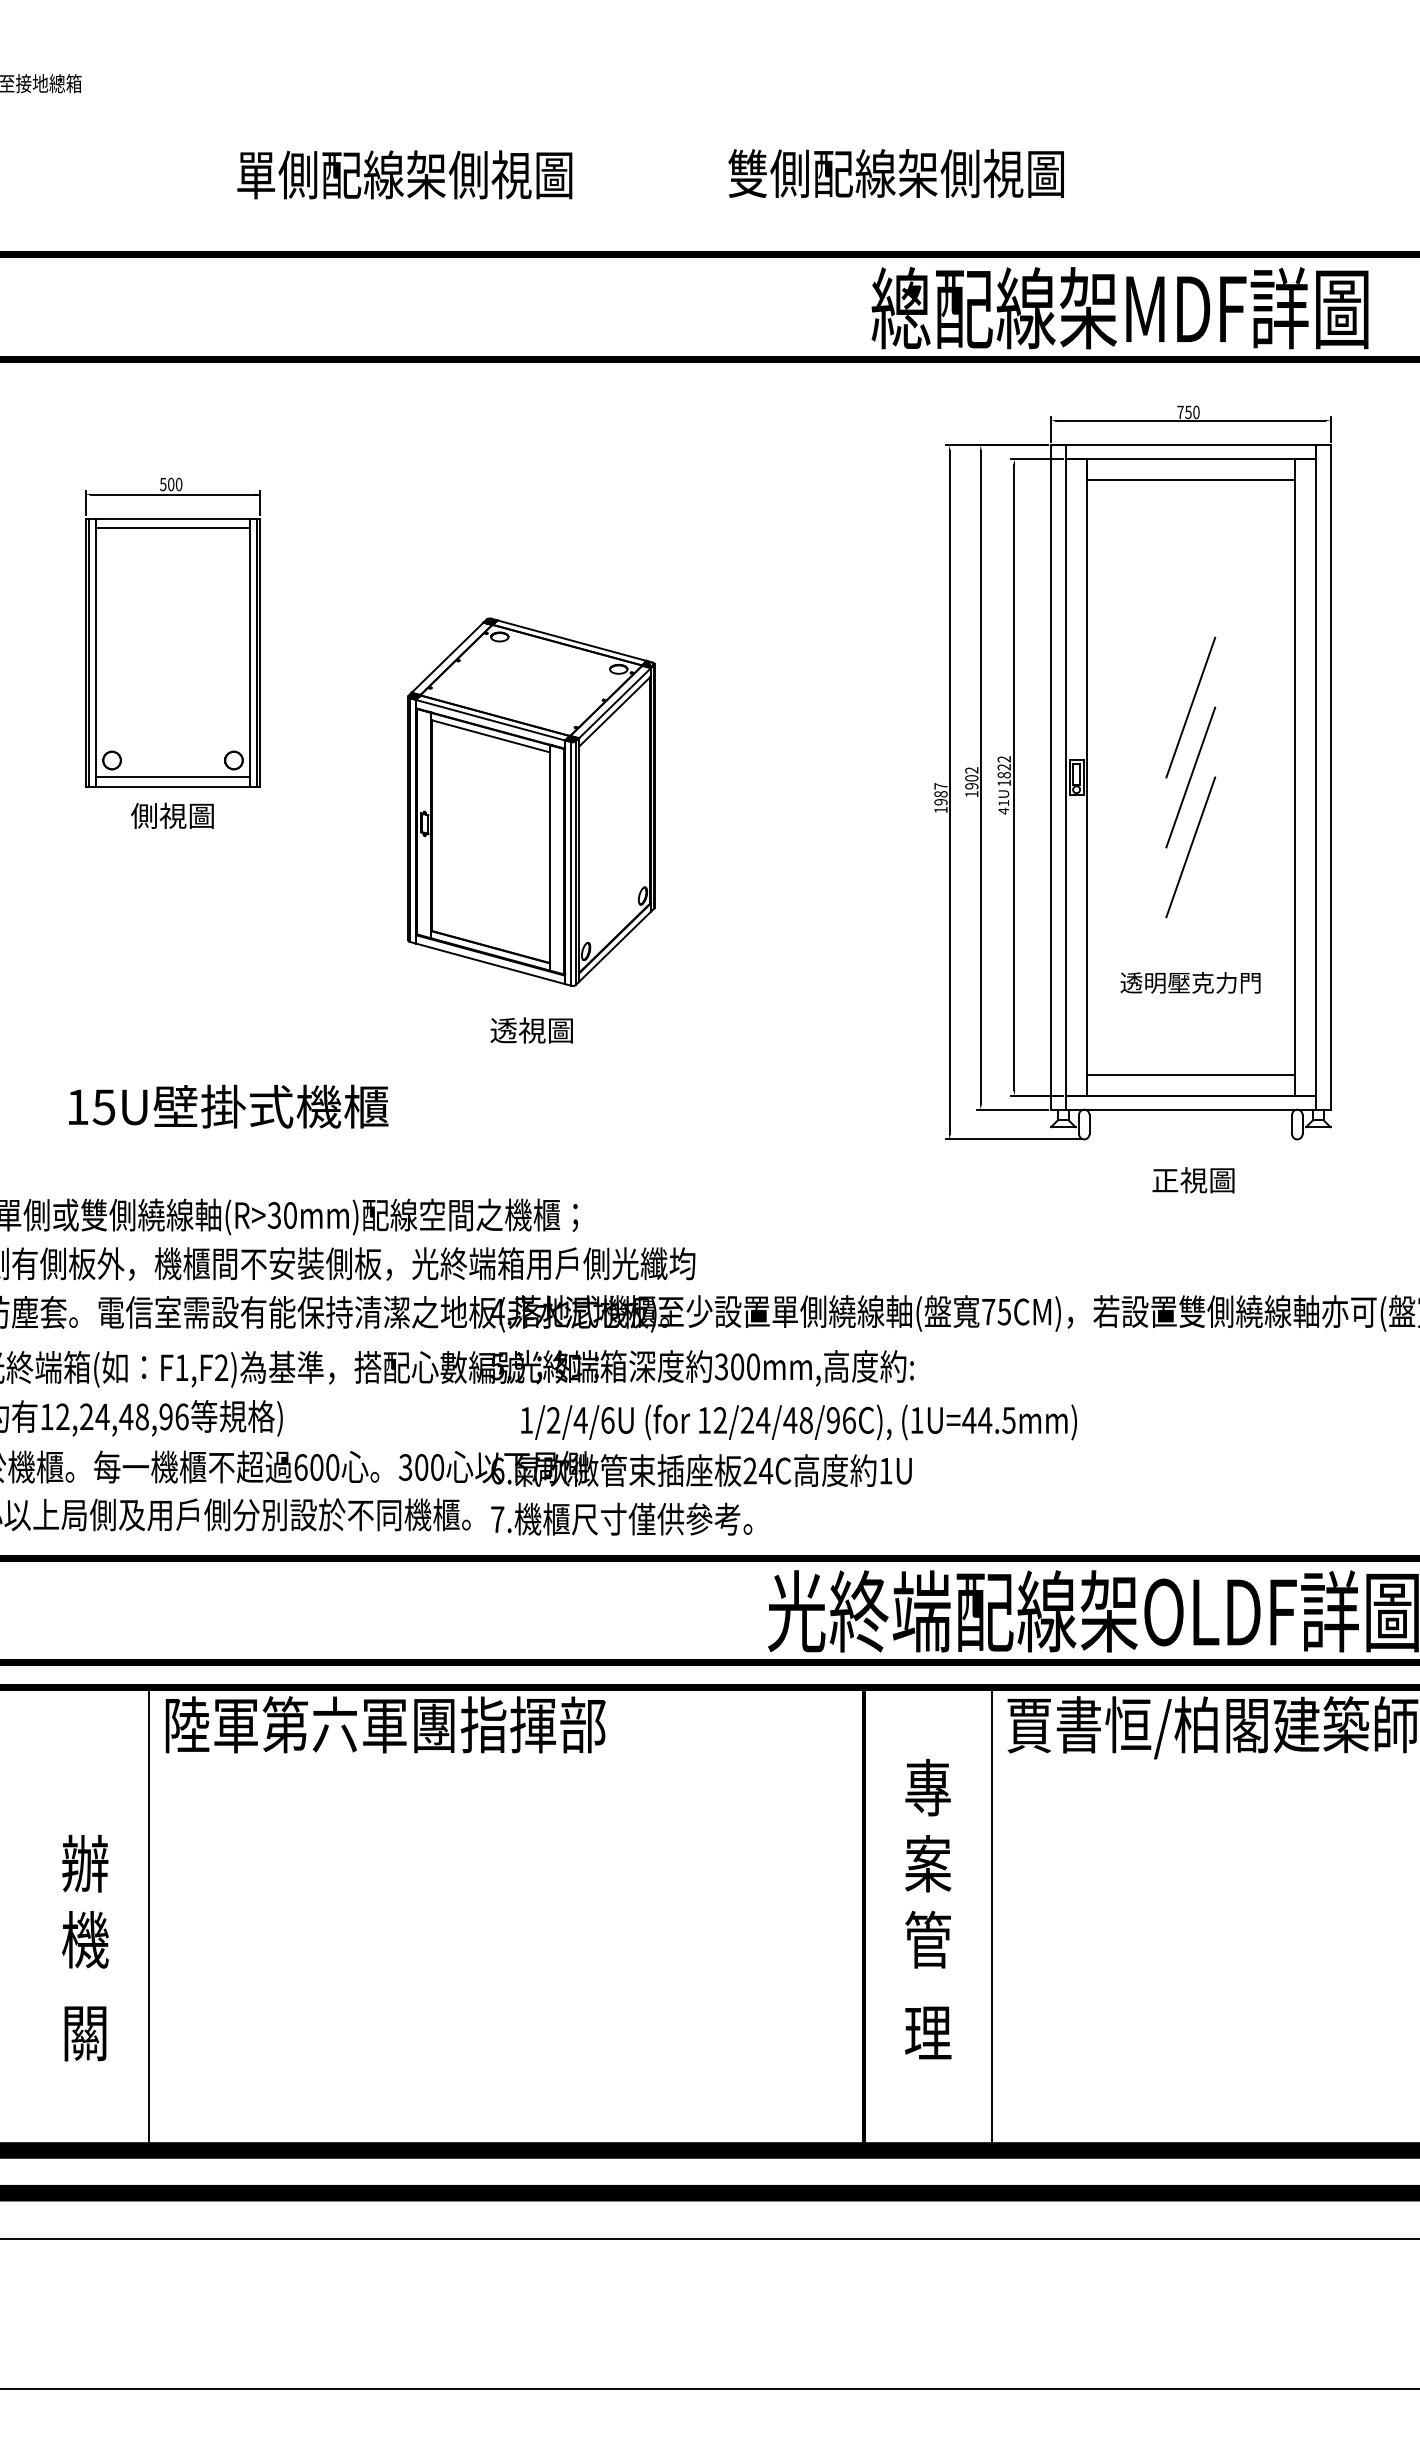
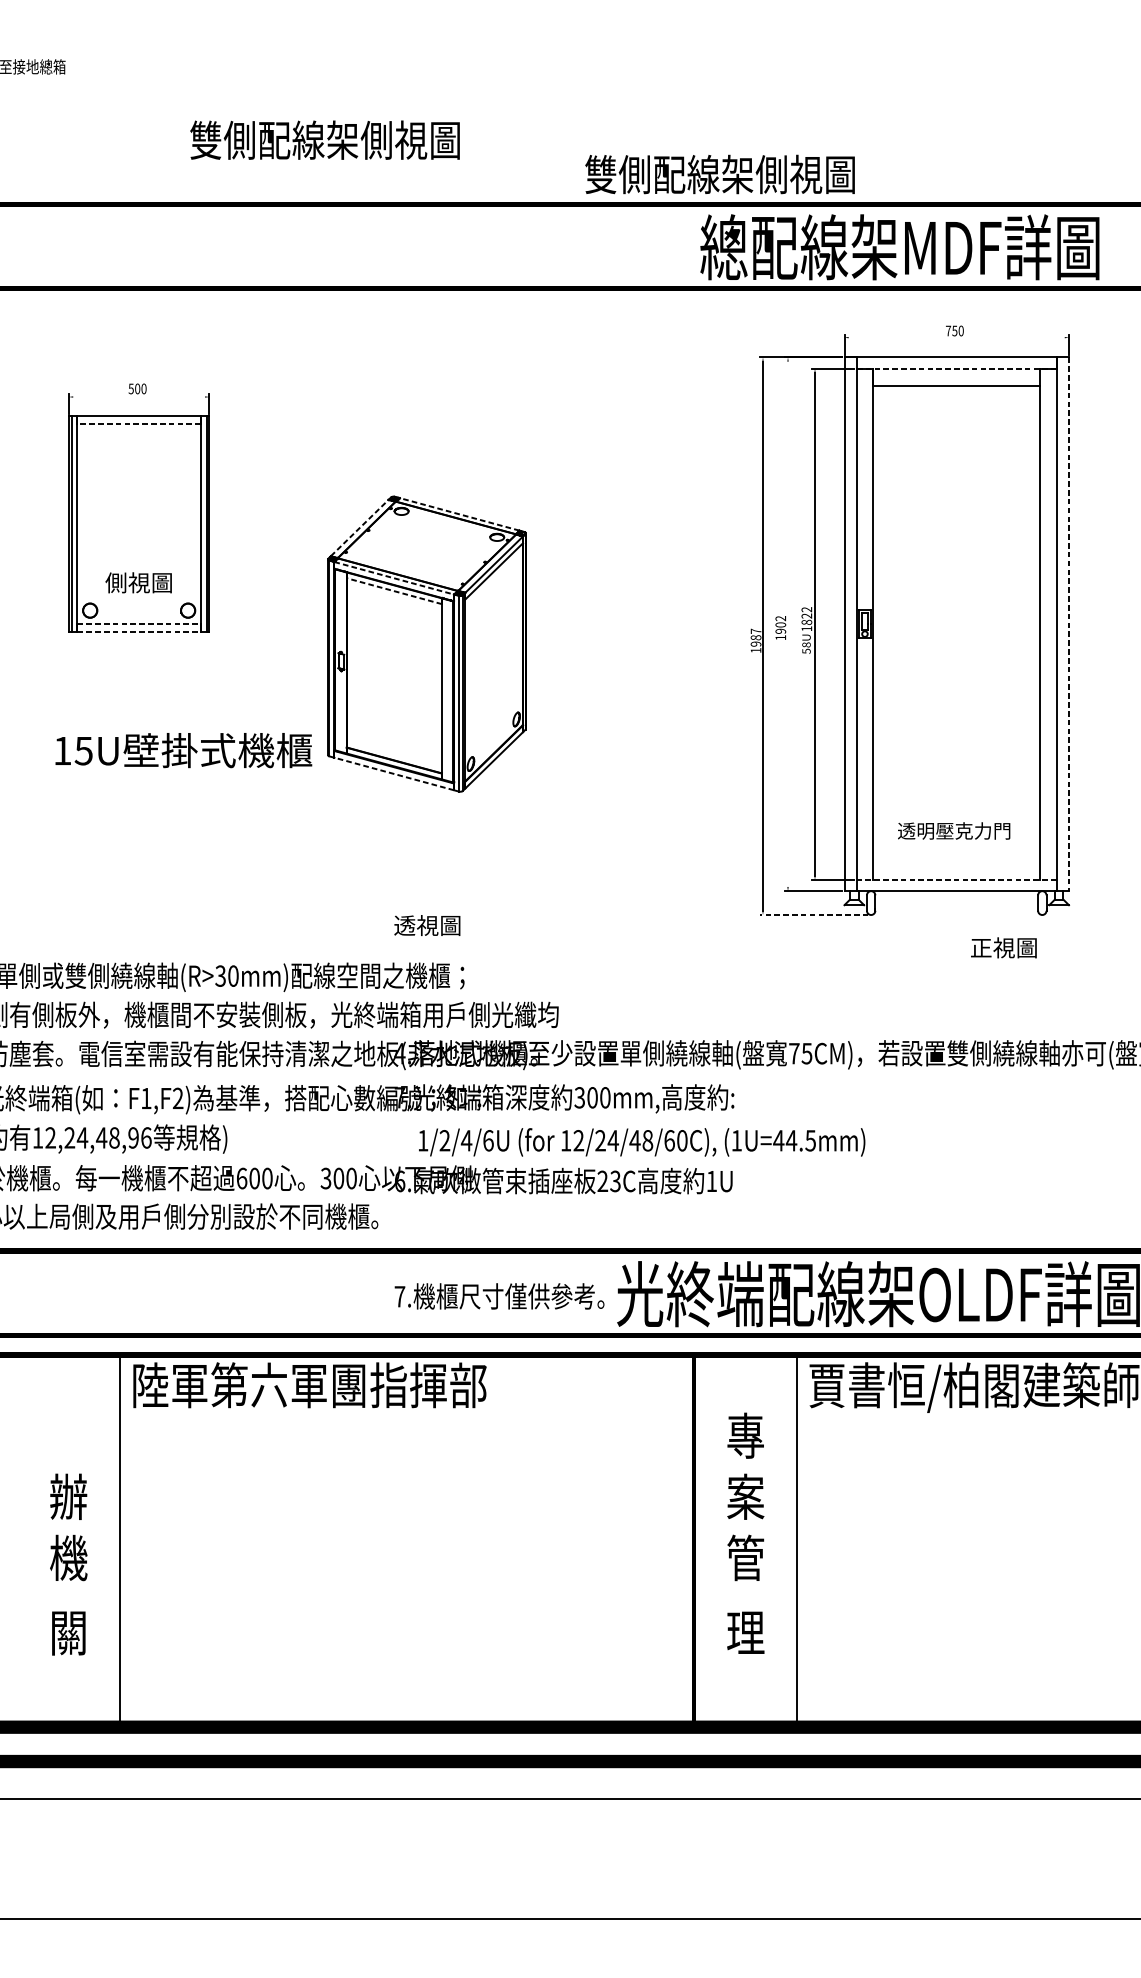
text: (895, 173) -> (719, 174), moved
text: (255, 174) -> (205, 139), 單側配線架側視圖 -> 雙側配線架側視圖
line: (1190, 420) -> (956, 337), removed
line: (1190, 459) -> (956, 368), solid -> dashed
line: (175, 494) -> (141, 396), removed
line: (173, 528) -> (139, 424), solid -> dashed
line: (571, 640) -> (459, 514), solid -> dashed
line: (447, 657) -> (359, 527), solid -> dashed
line: (1190, 707) -> (956, 568), removed
line: (491, 720) -> (394, 578), solid -> dashed
line: (490, 736) -> (394, 591), solid -> dashed
line: (173, 777) -> (139, 624), solid -> dashed
line: (980, 777) -> (787, 624), removed
line: (1190, 777) -> (956, 624), removed
line: (1330, 778) -> (1068, 625), solid -> dashed
line: (173, 787) -> (139, 632), solid -> dashed
text: (1003, 807) -> (806, 648), 41U -> 58U
text: (172, 815) -> (138, 582), moved
line: (1190, 847) -> (956, 680), removed
line: (490, 963) -> (394, 773), solid -> dashed
text: (1190, 982) -> (954, 830), moved
text: (531, 1030) -> (427, 925), moved
line: (1190, 1074) -> (956, 862), removed
line: (1190, 1095) -> (956, 879), solid -> dashed
text: (228, 1106) -> (183, 750), moved
line: (1012, 1139) -> (813, 915), solid -> dashed
text: (1193, 1180) -> (1003, 948), moved
text: (497, 1367) -> (399, 1098), 5. -> 7.
text: (840, 1420) -> (675, 1140), 12/24/48/96C), -> 12/24/48/60C),
text: (765, 1470) -> (615, 1180), 24C -> 23C
text: (621, 1518) -> (499, 1295), moved

